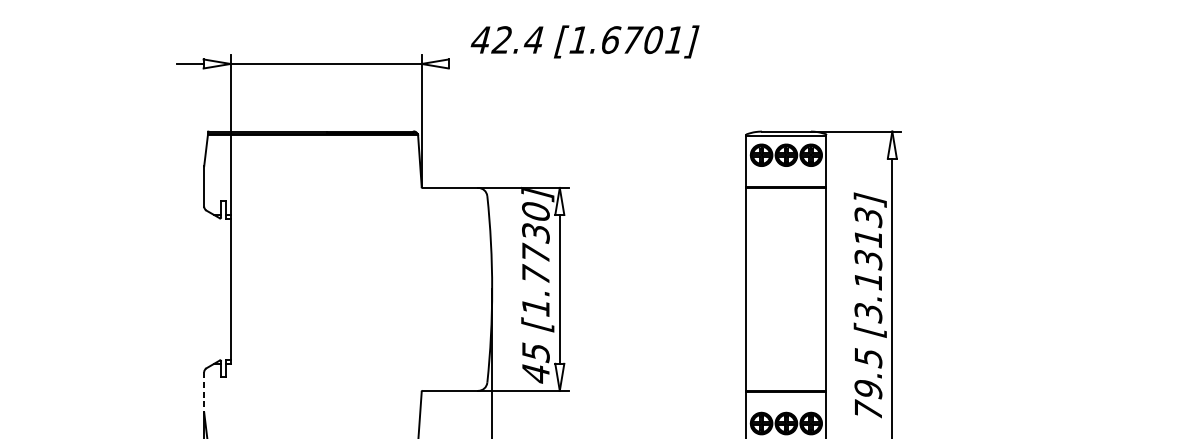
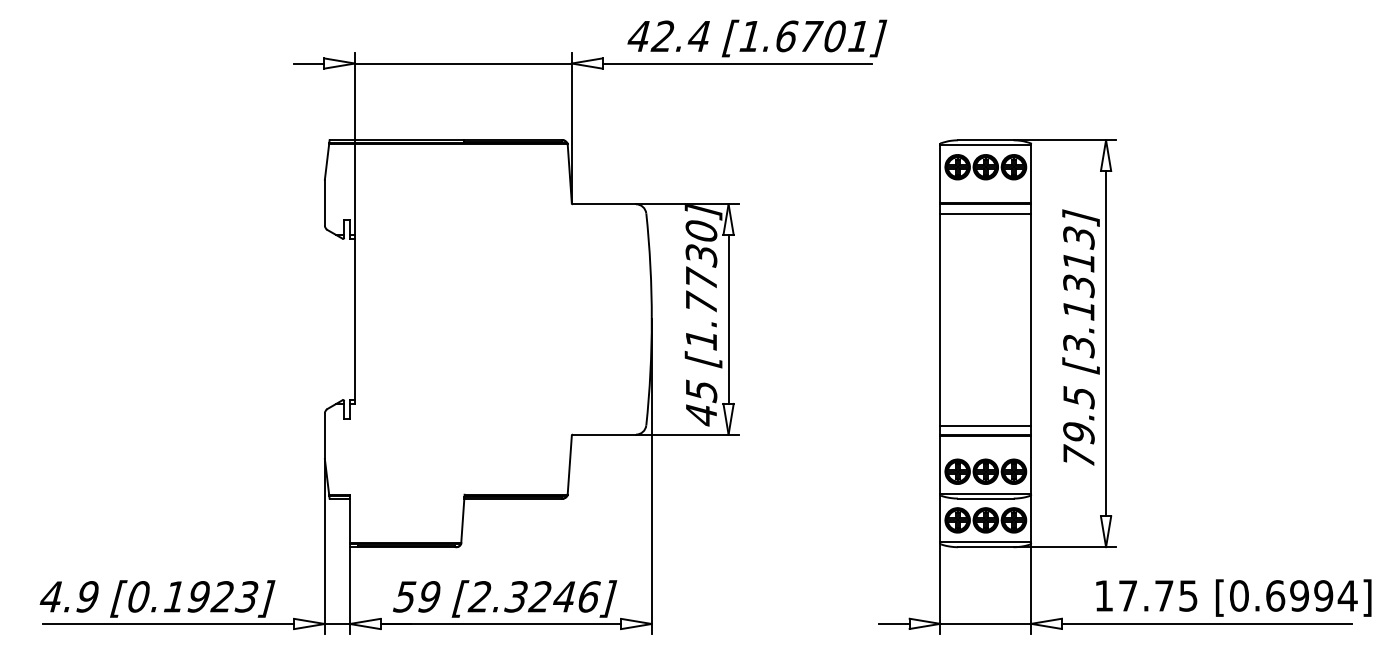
line: (567, 63) -> (737, 63), added
line: (786, 196) -> (985, 213), added
line: (786, 382) -> (985, 425), added
line: (203, 392) -> (324, 436), dashed -> solid

